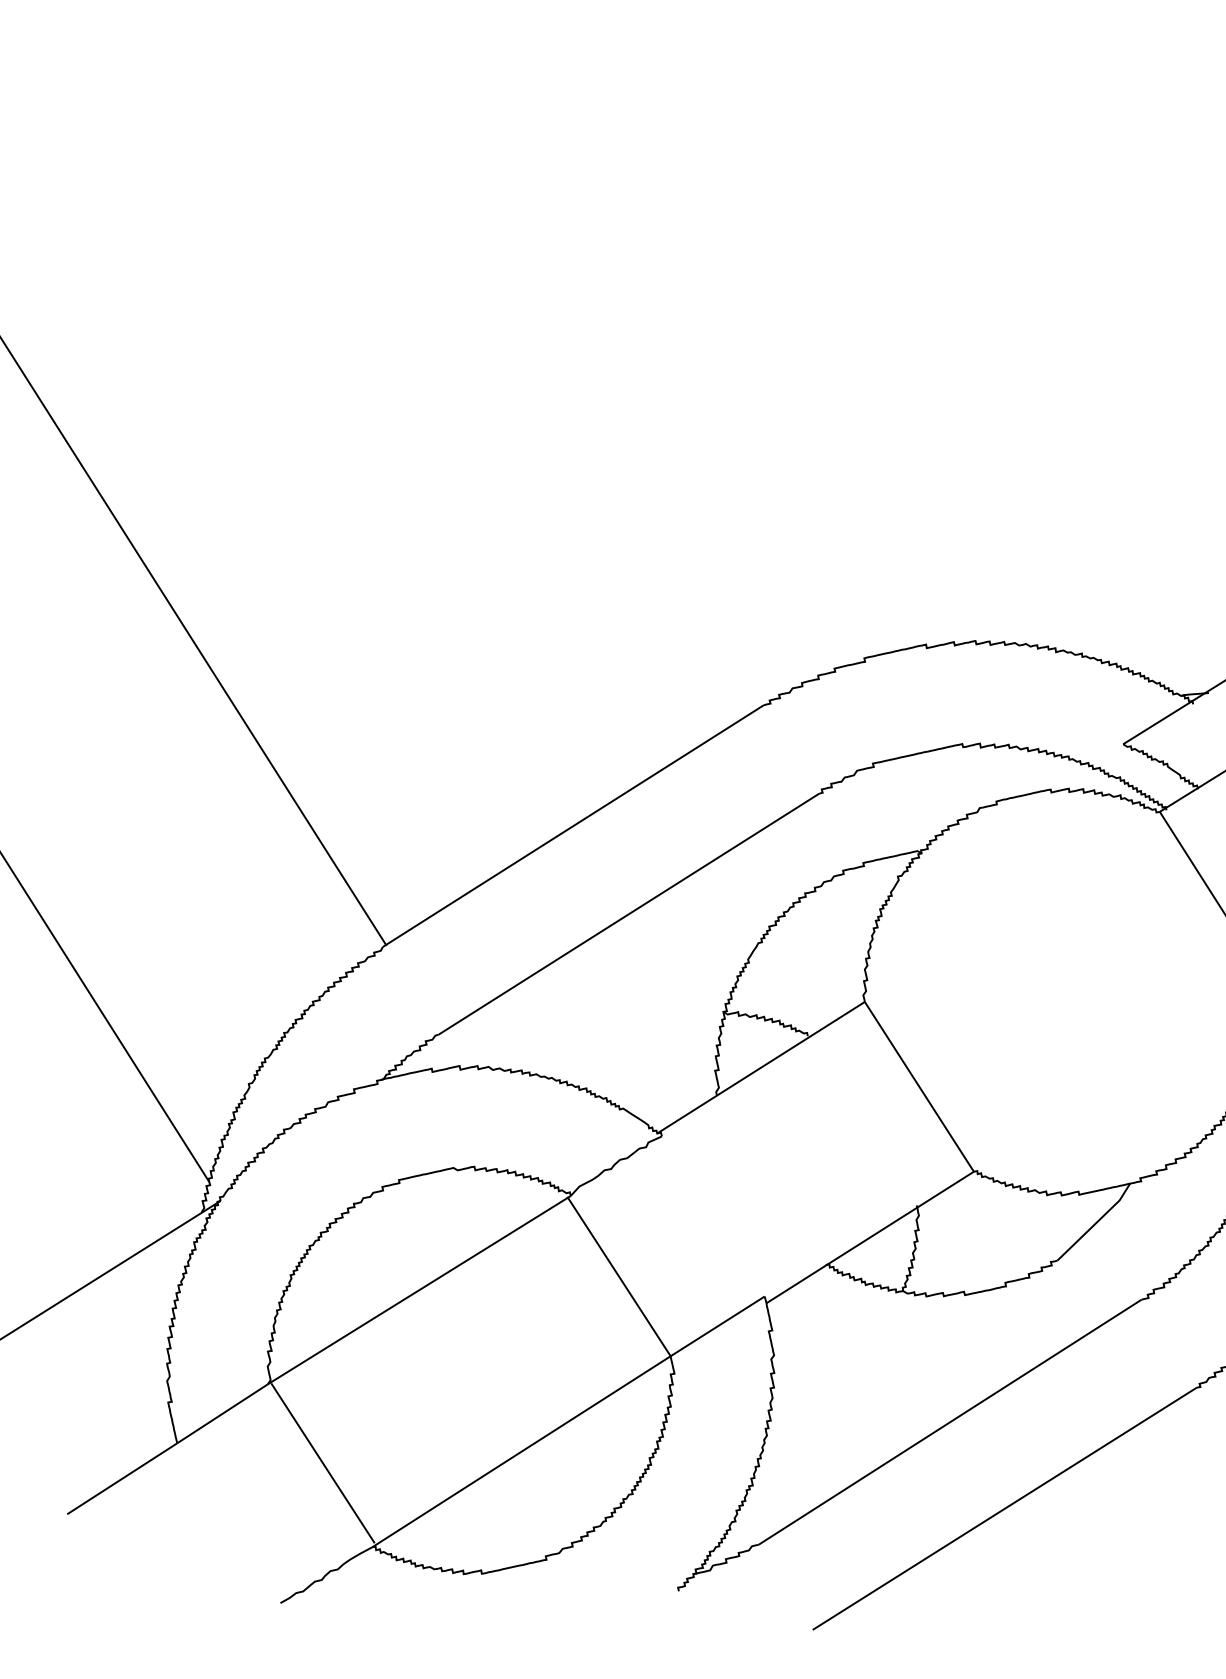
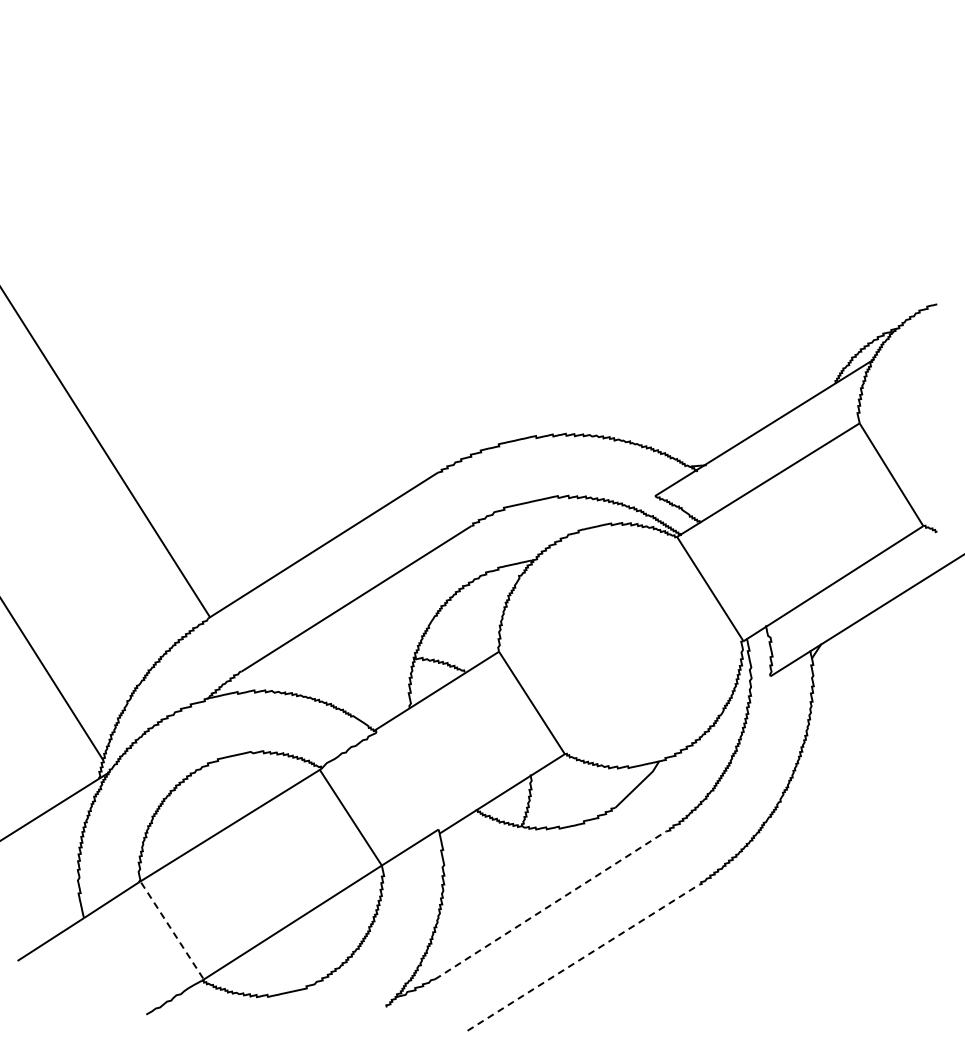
line: (950, 1422) -> (550, 905), solid -> dashed
line: (322, 1462) -> (171, 929), solid -> dashed
line: (1004, 1508) -> (583, 957), solid -> dashed

